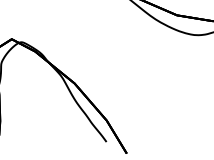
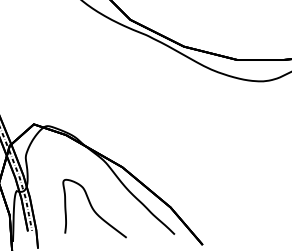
curve: (47, 111) -> (93, 208), added

